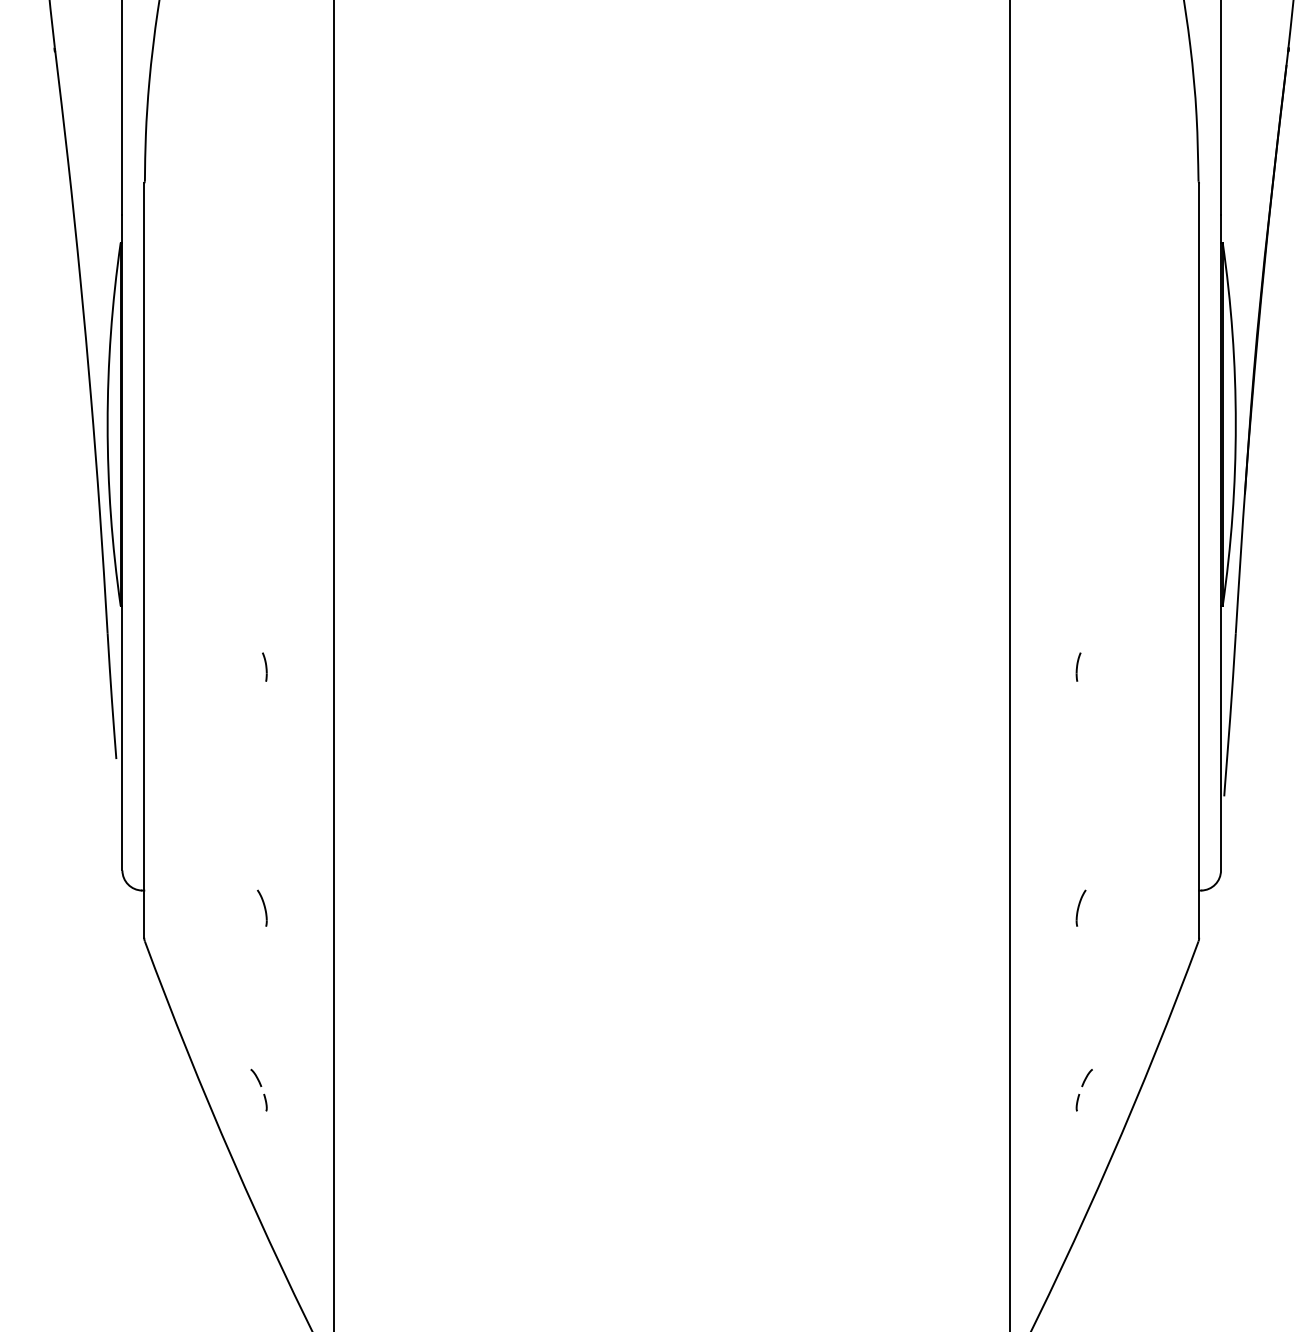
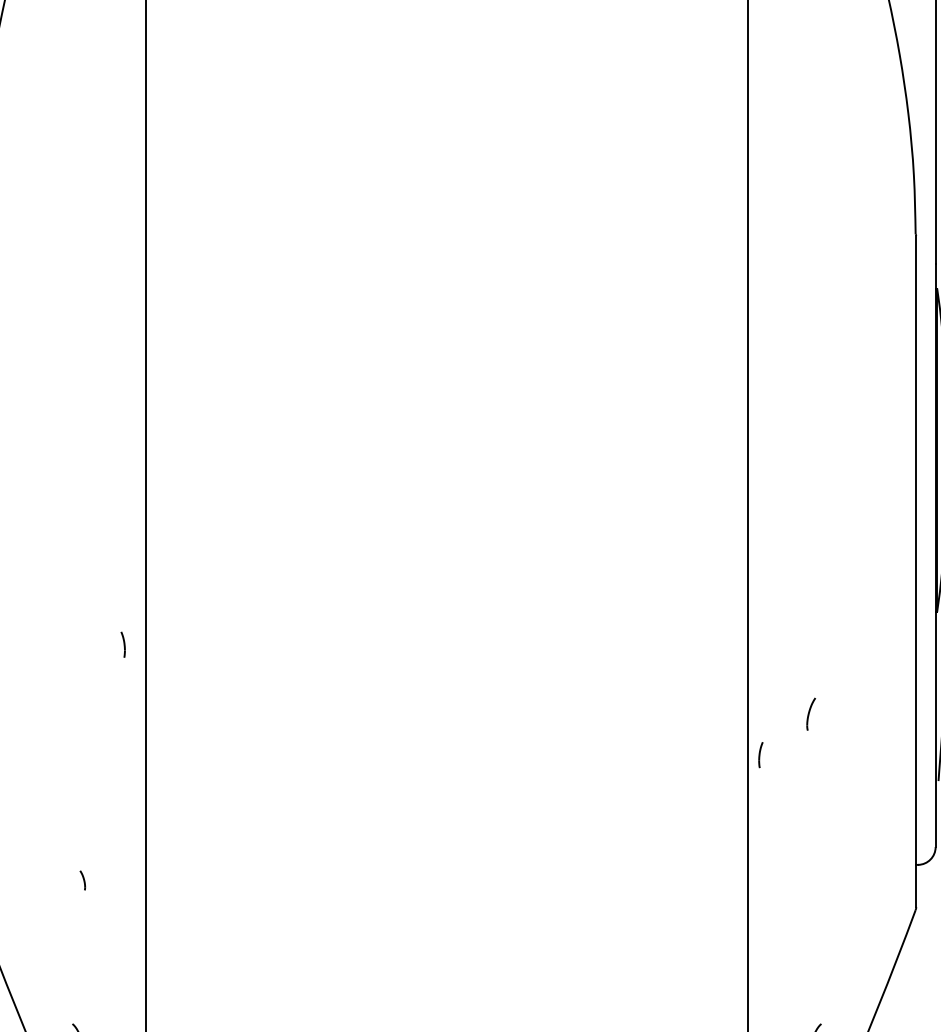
part: (264, 666) -> (122, 644), moved
part: (1078, 666) -> (760, 754), moved
part: (262, 907) -> (82, 879), size x0.6
part: (1080, 907) -> (810, 713), moved

